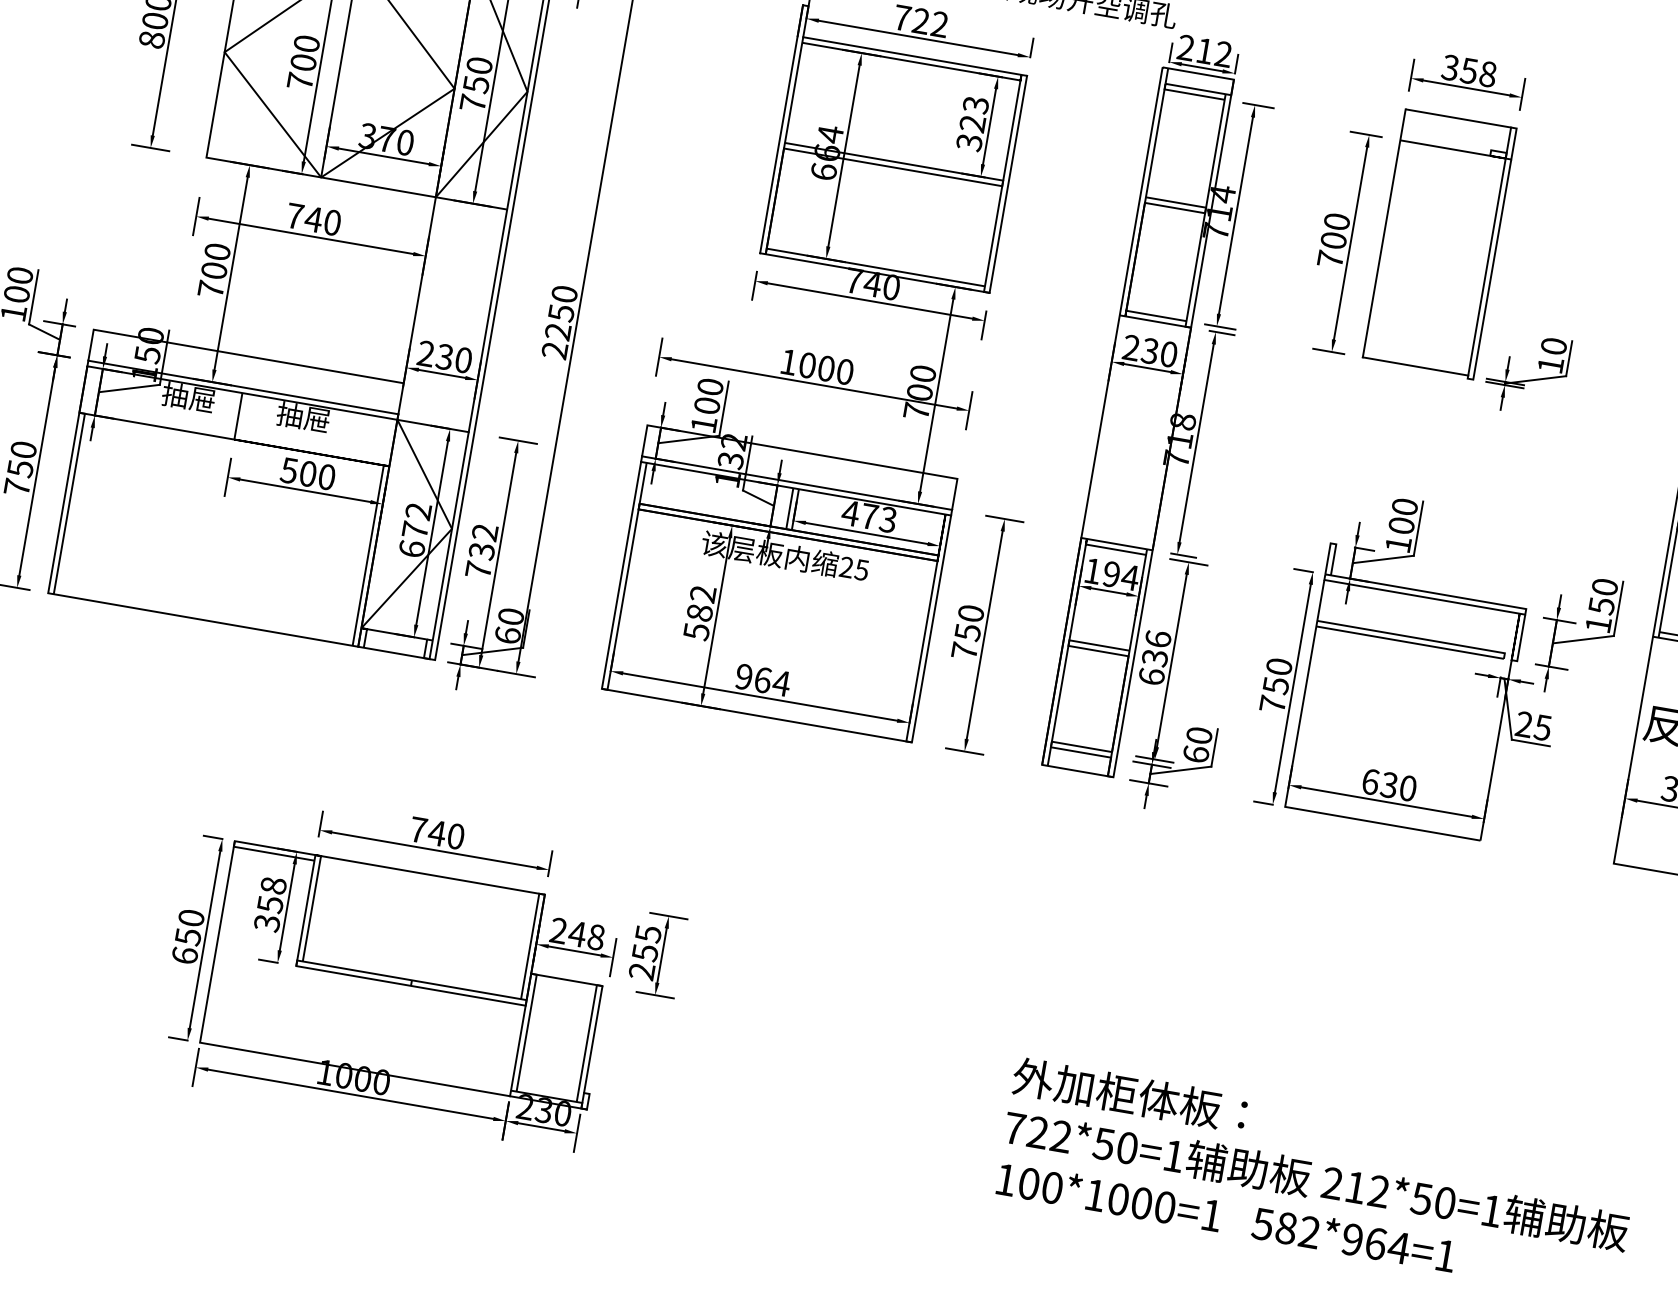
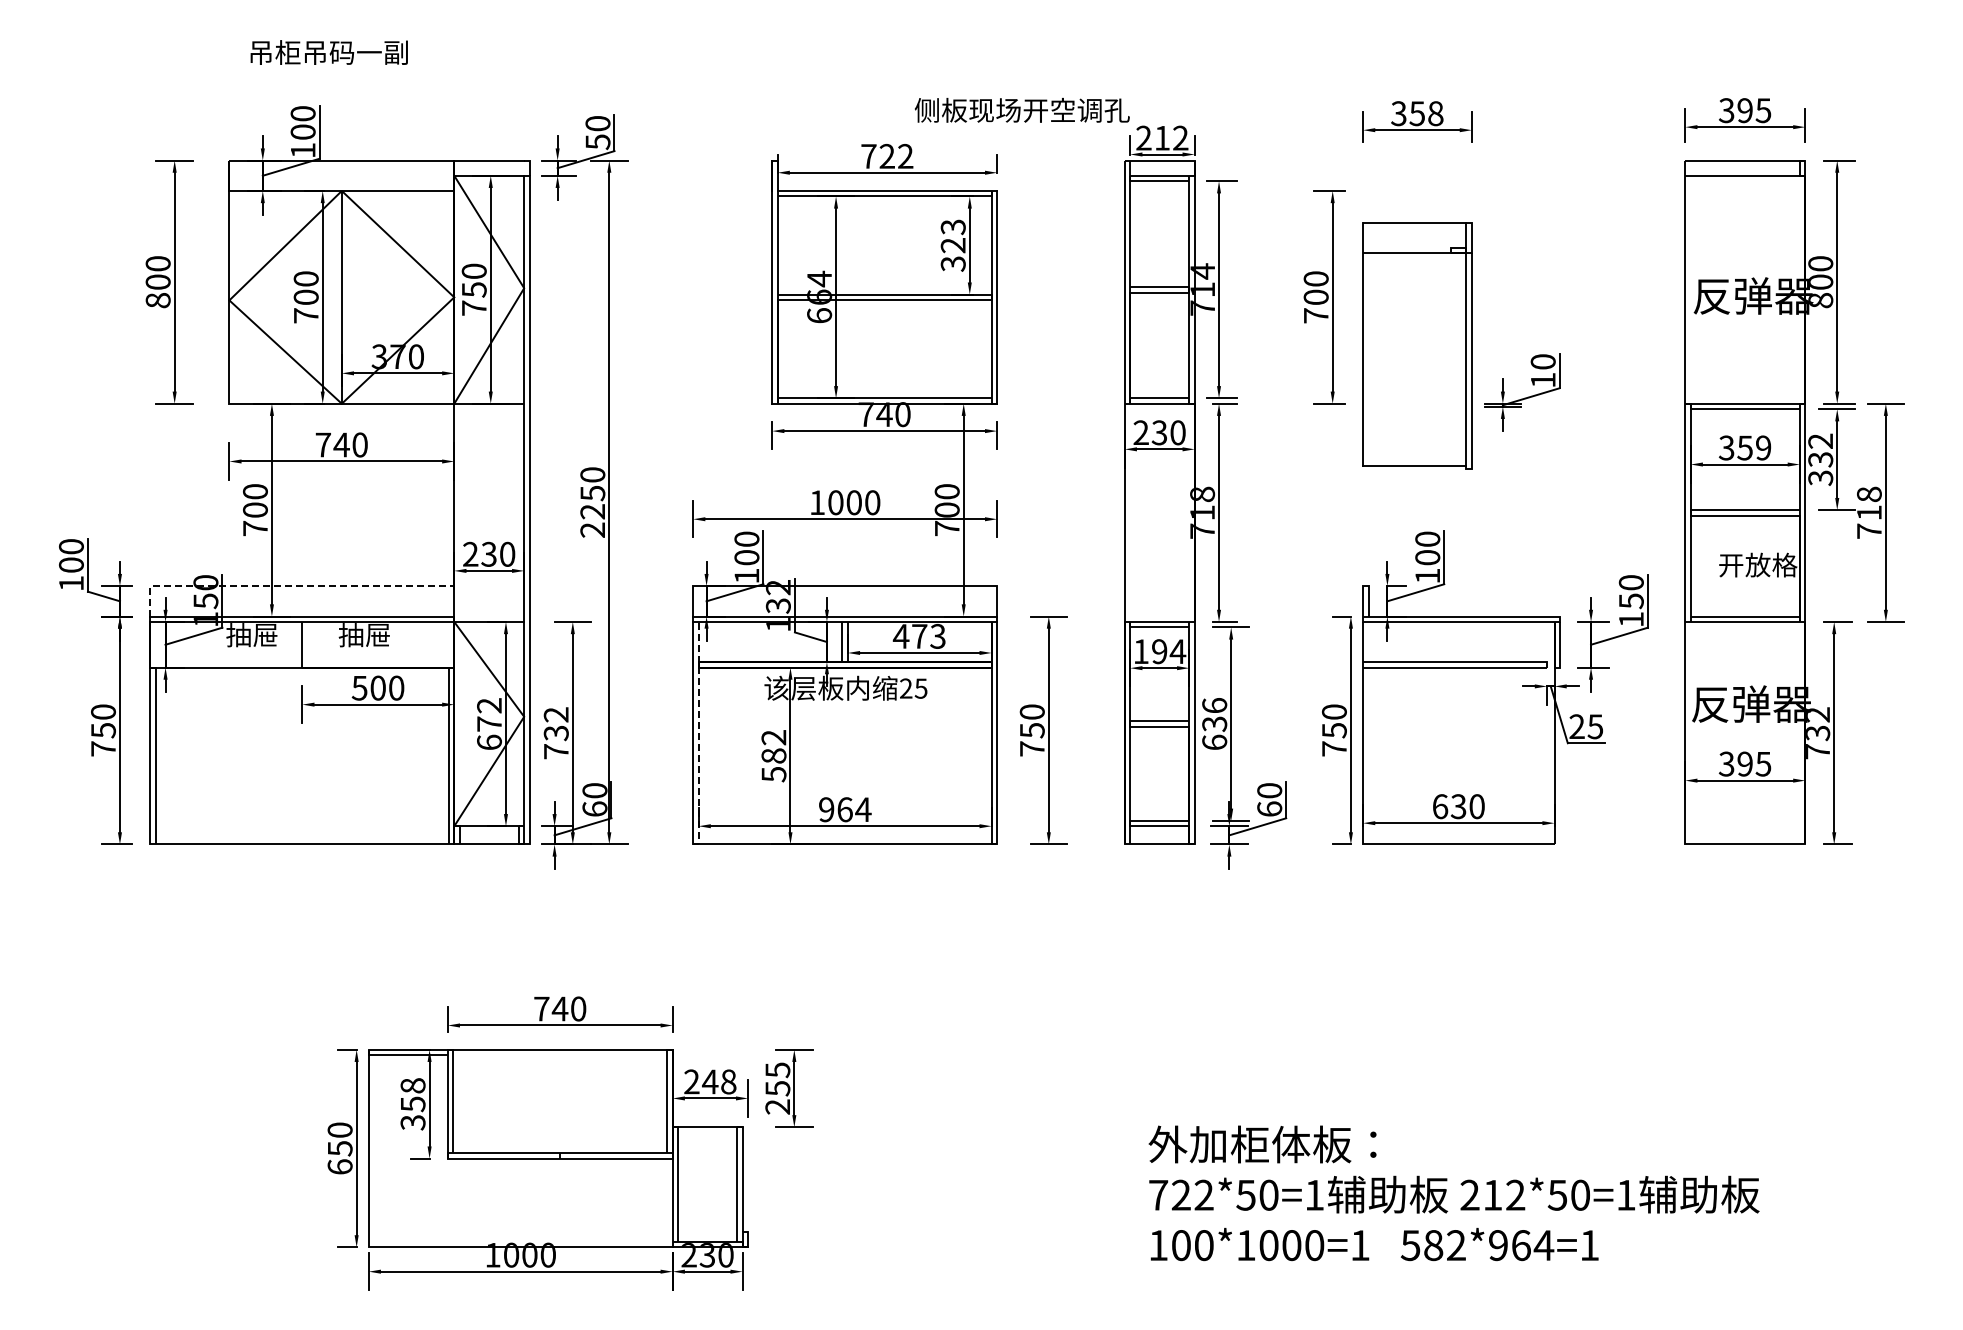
part: (1439, 244) -> (1417, 345), moved
line: (232, 354) -> (286, 586), solid -> dashed
line: (626, 579) -> (698, 736), solid -> dashed

